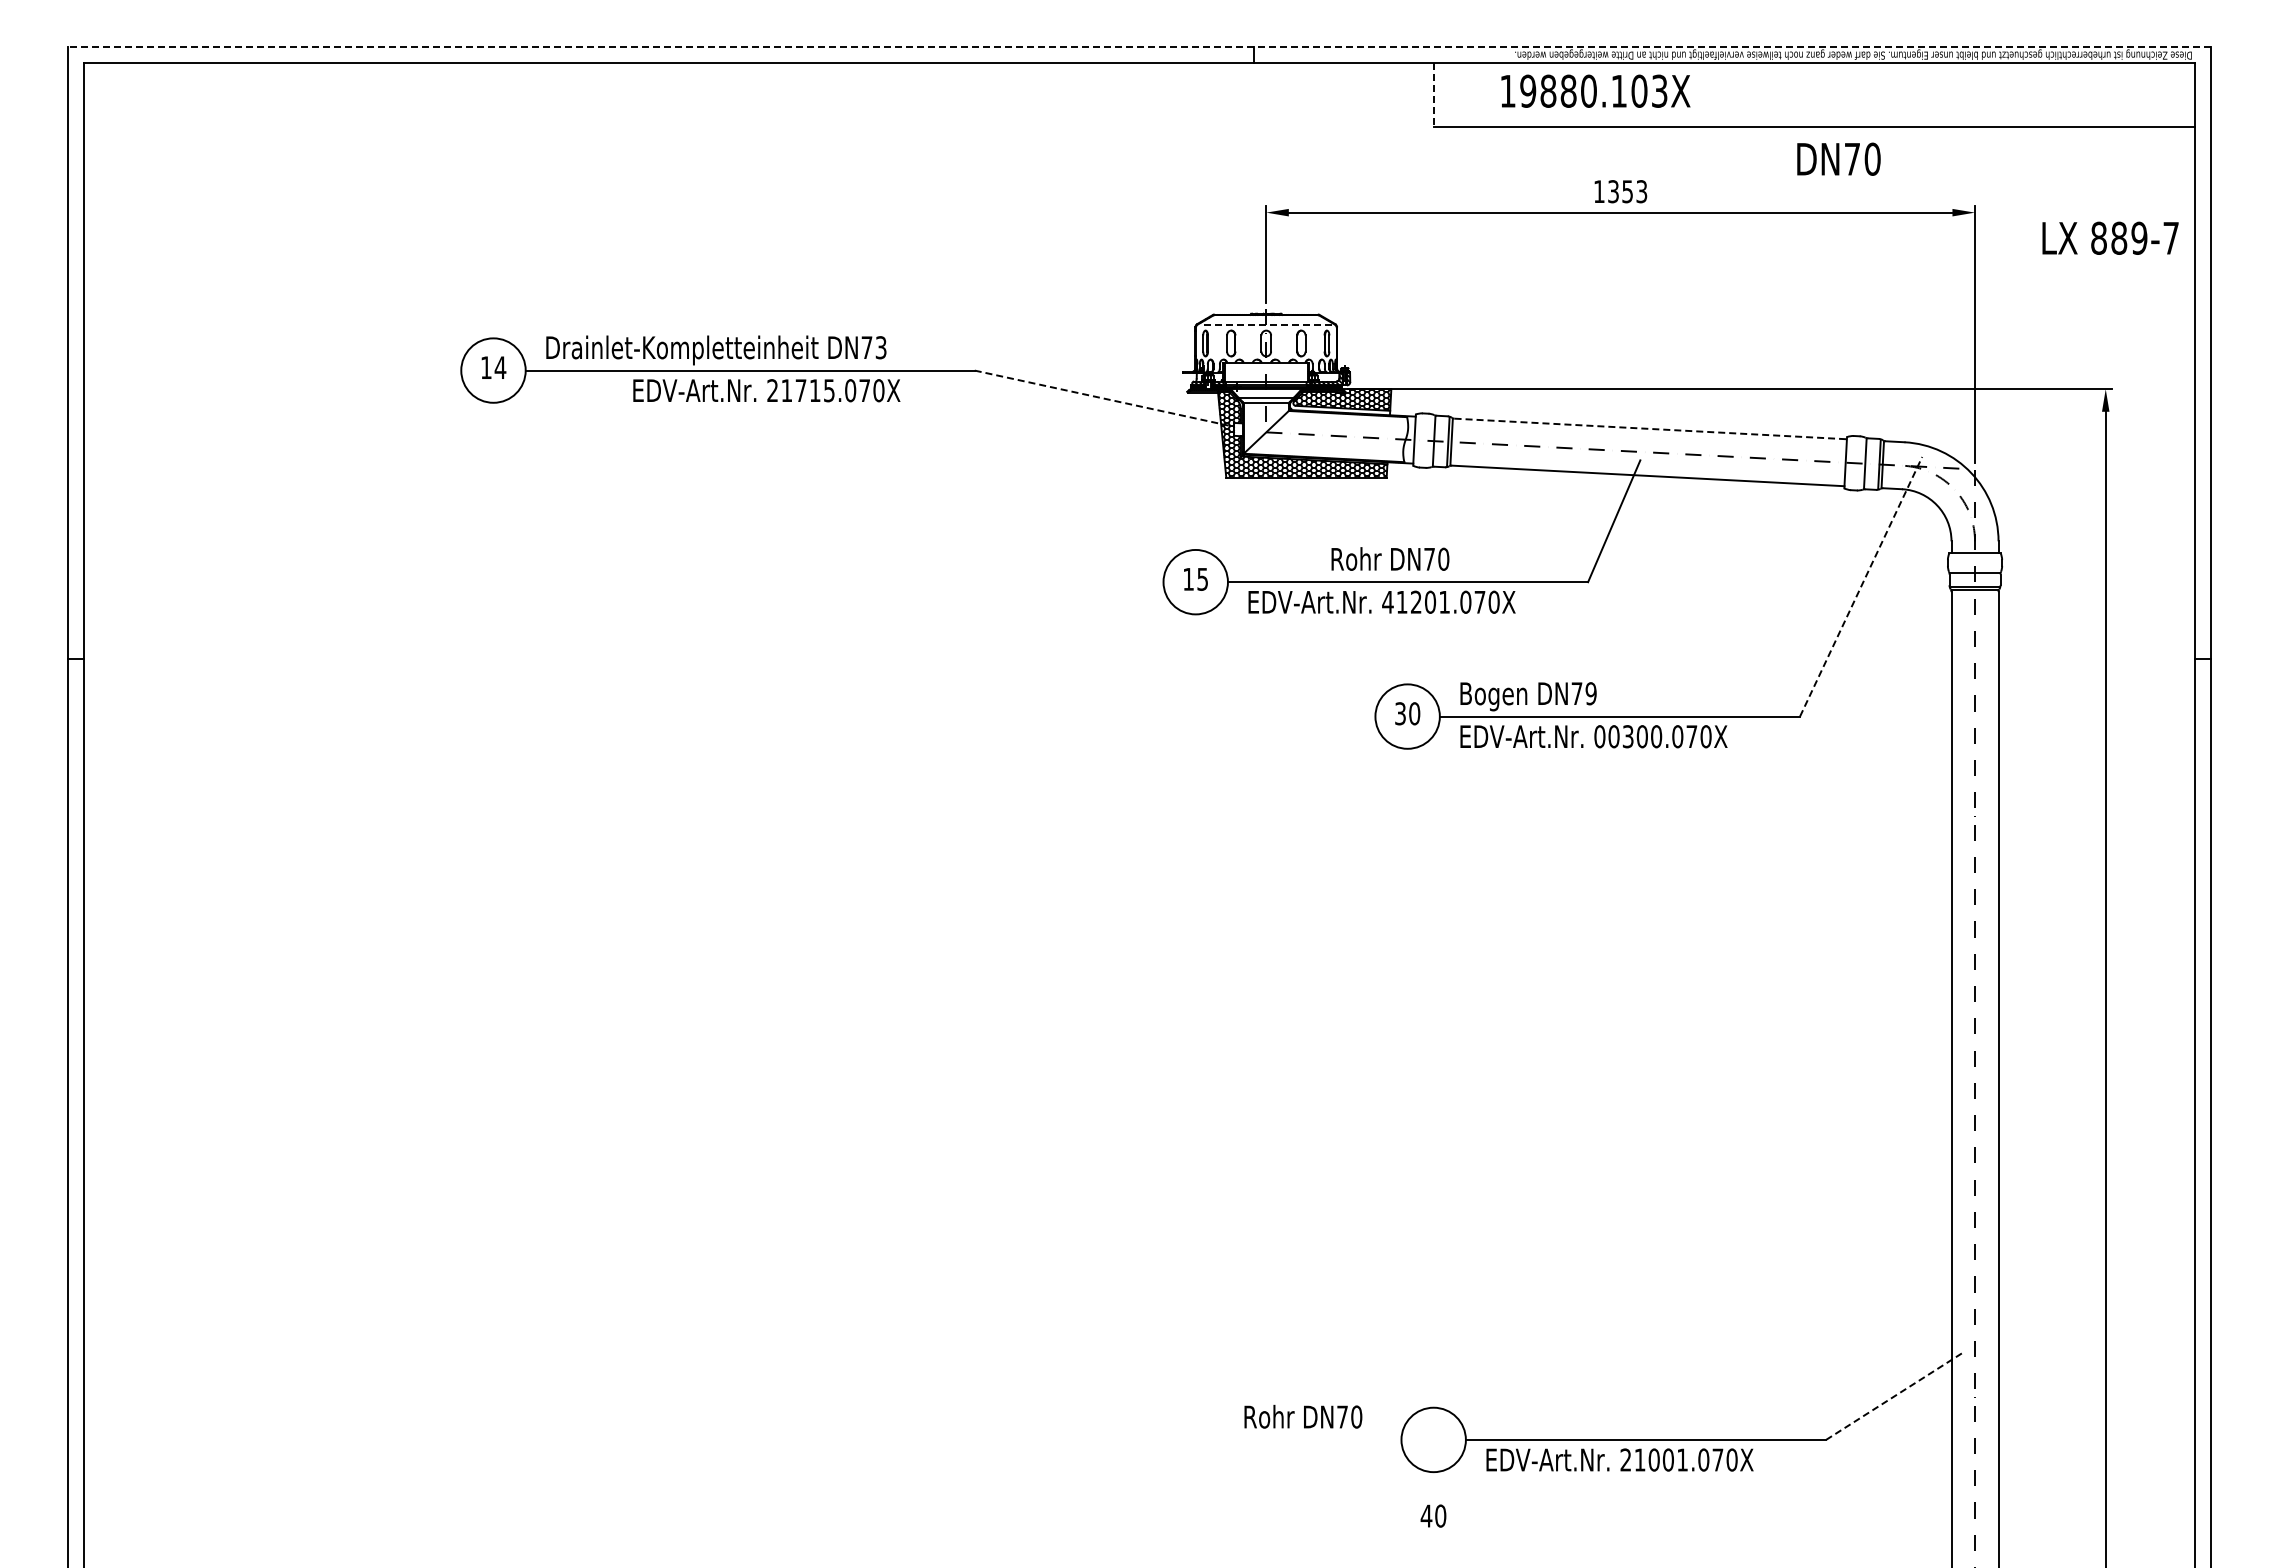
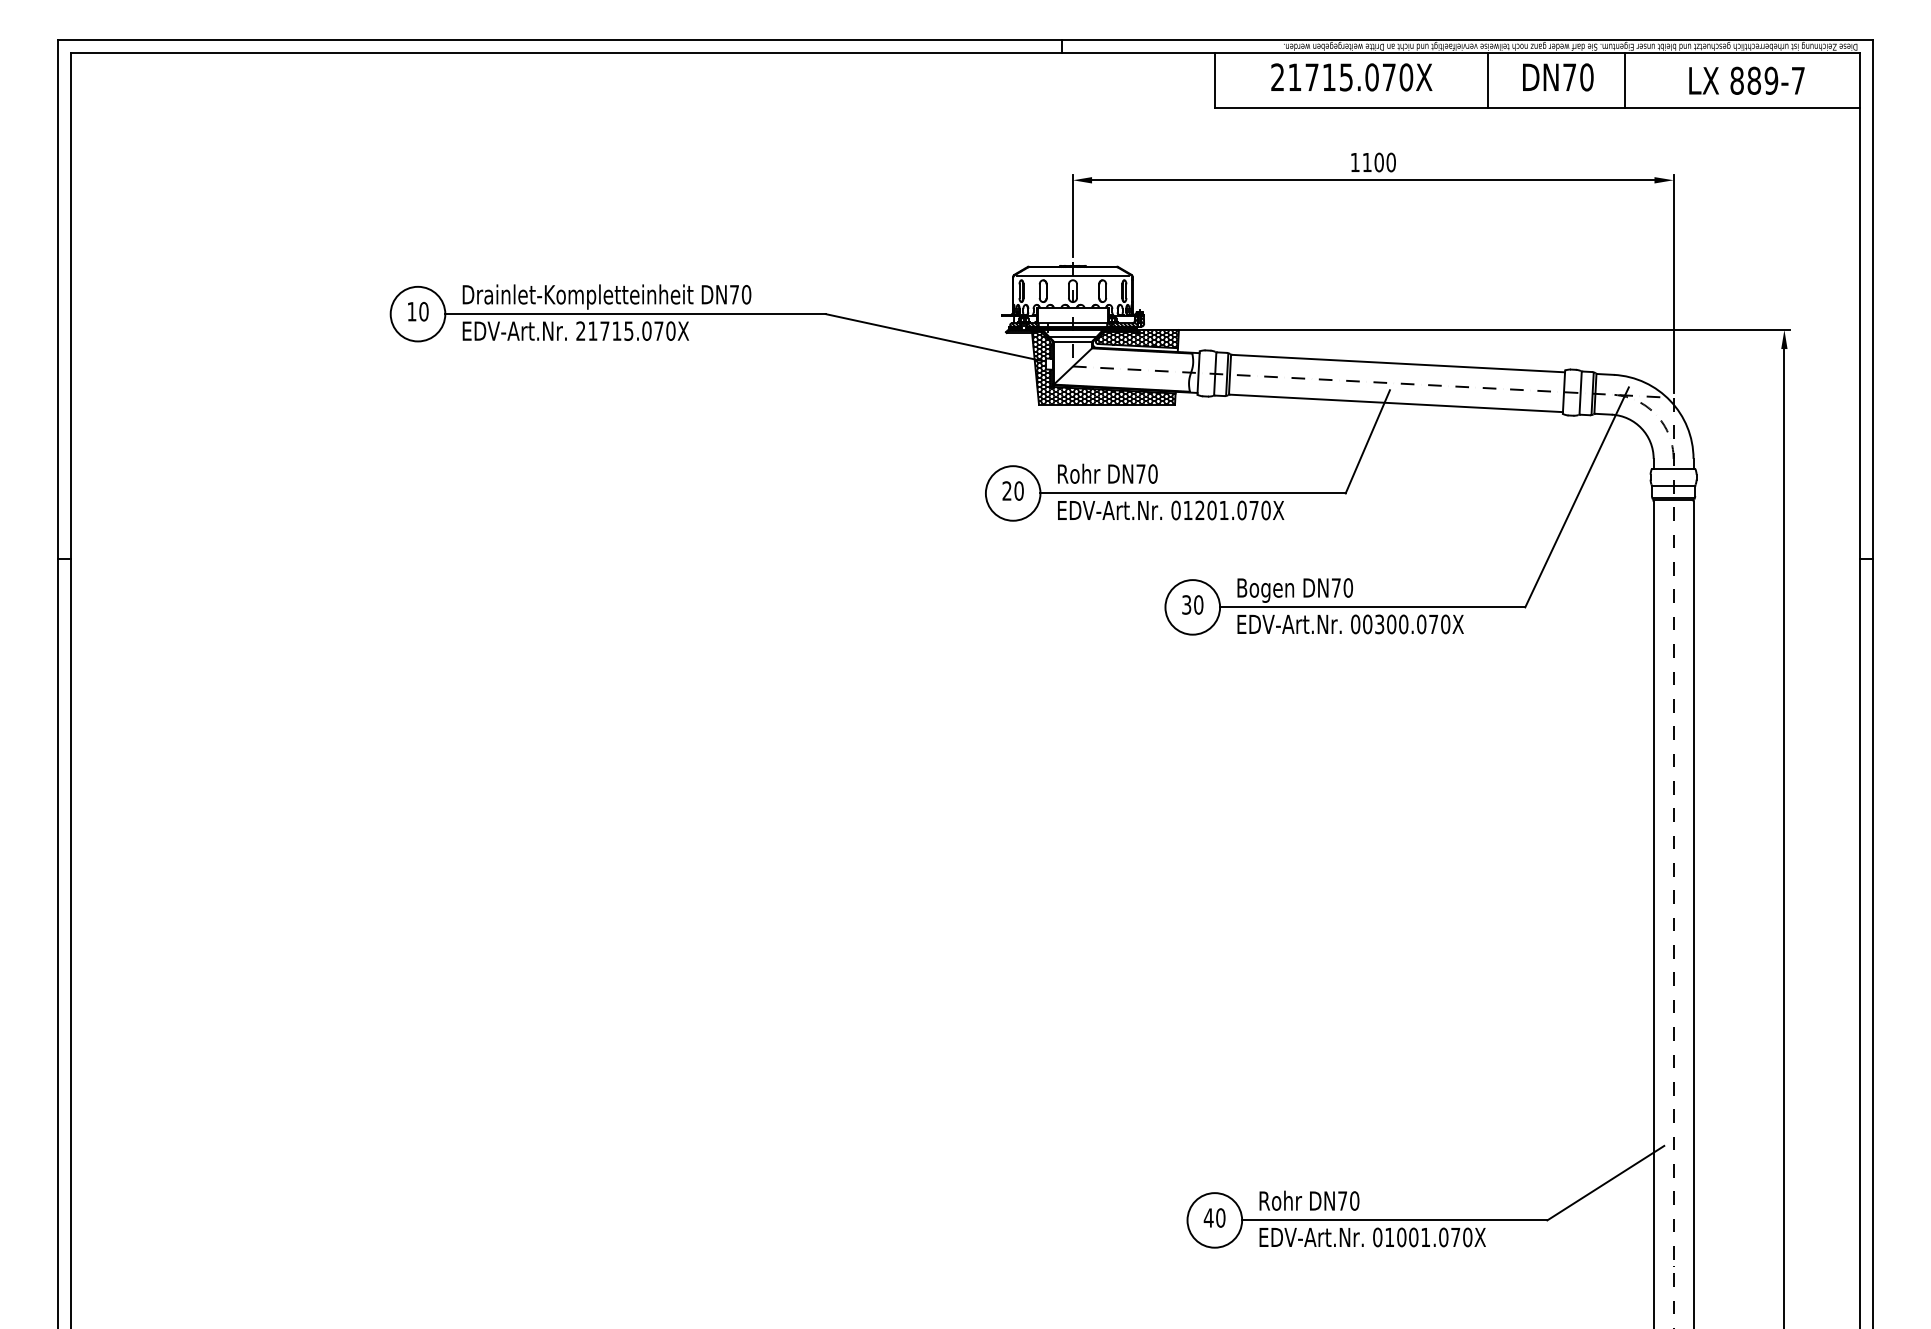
line: (1139, 46) -> (965, 39), dashed -> solid
text: (1583, 90) -> (1341, 76), 19880.103X -> 21715.070X
line: (1756, 94) -> (1488, 80), added
line: (1917, 94) -> (1624, 80), added
line: (1433, 95) -> (1214, 80), dashed -> solid
text: (1838, 158) -> (1557, 76), moved
text: (1627, 191) -> (1379, 162), 1353 -> 1100
text: (2110, 237) -> (1746, 80), moved
line: (1265, 325) -> (1072, 275), dashed -> solid
text: (880, 347) -> (745, 294), DN73 -> DN70
text: (500, 367) -> (423, 311), 14 -> 10
text: (766, 390) -> (575, 331), moved
line: (1101, 398) -> (933, 337), dashed -> solid
line: (1651, 428) -> (1399, 363), dashed -> solid
text: (1390, 558) -> (1107, 473), moved
text: (1195, 578) -> (1012, 490), 15 -> 20
line: (1861, 586) -> (1577, 497), dashed -> solid
text: (1387, 601) -> (1175, 509), 41201.070X -> 01201.070X
text: (1590, 693) -> (1347, 587), DN79 -> DN70
line: (1895, 1396) -> (1606, 1183), dashed -> solid
text: (1303, 1416) -> (1309, 1200), moved
text: (1625, 1459) -> (1377, 1236), 21001.070X -> 01001.070X
text: (1433, 1515) -> (1214, 1217), moved

